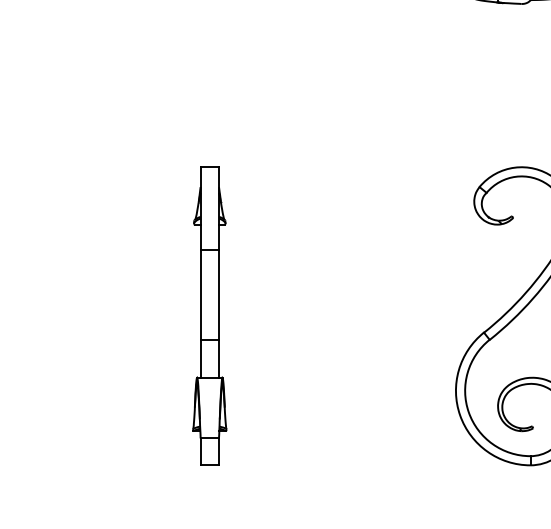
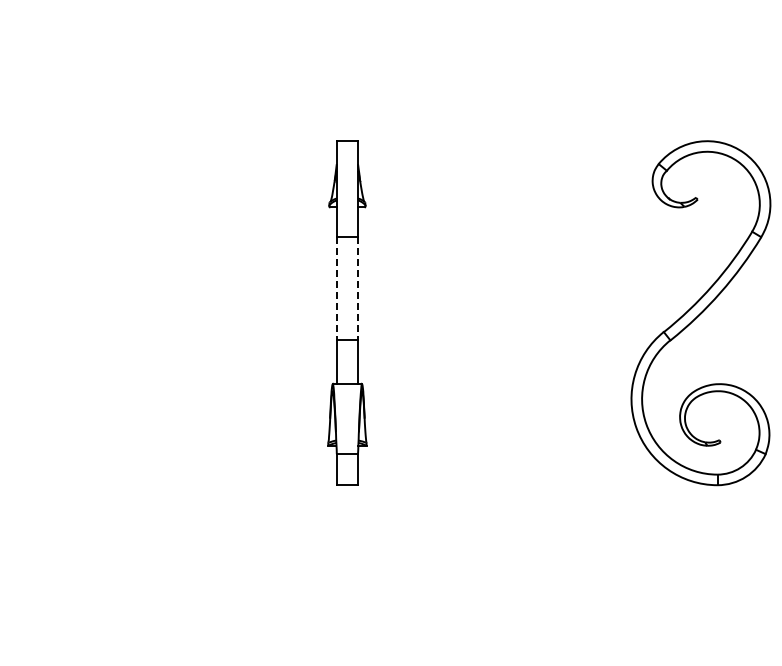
line: (200, 294) -> (336, 288), solid -> dashed
line: (219, 294) -> (358, 288), solid -> dashed

